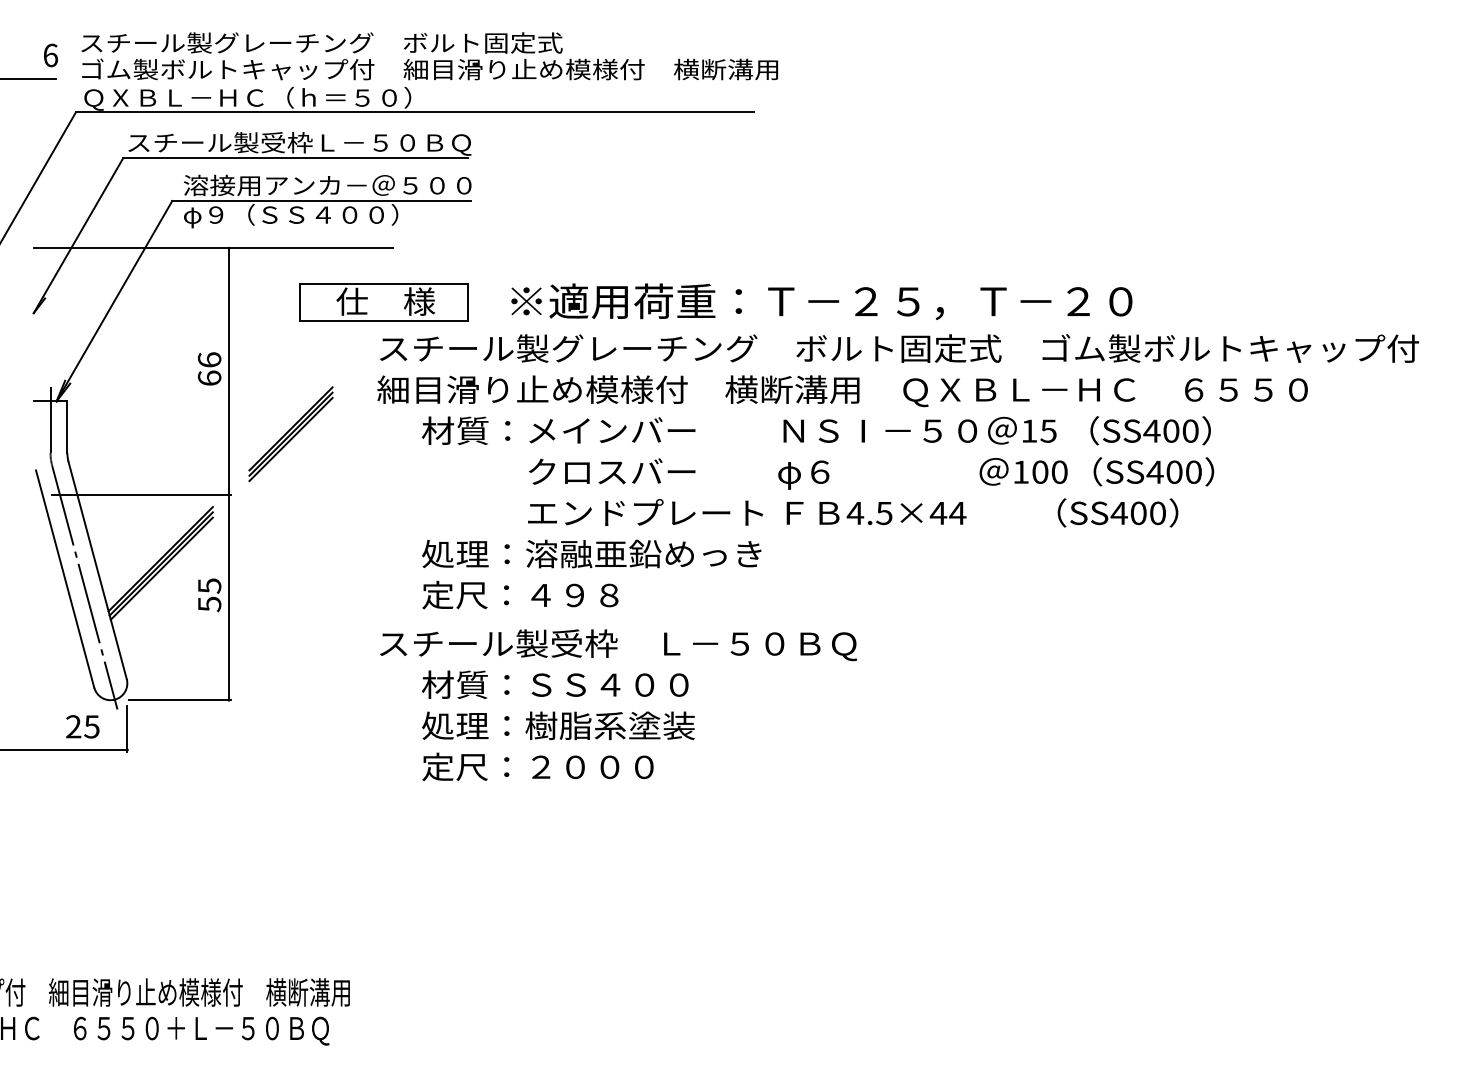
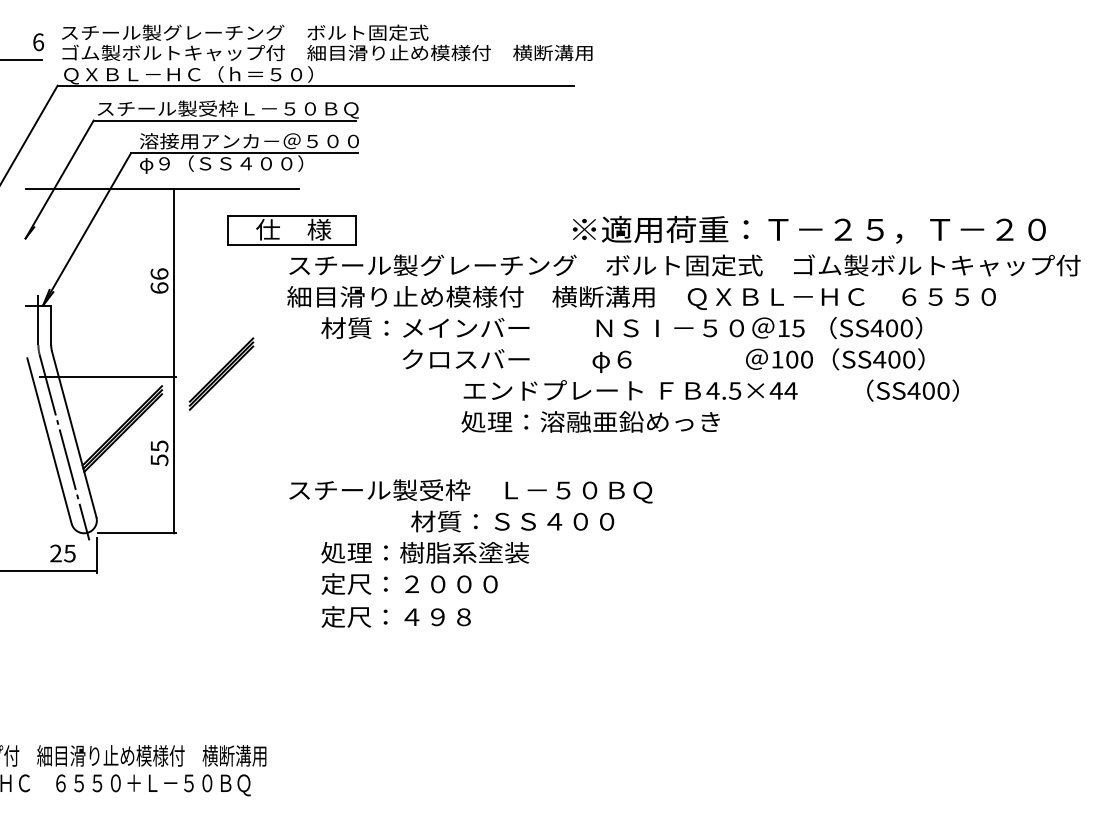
text: (821, 301) -> (809, 229), moved
part: (290, 434) -> (221, 374), moved
text: (853, 512) -> (711, 390), moved
text: (591, 553) -> (590, 421), moved
text: (520, 594) -> (396, 616), moved
text: (555, 684) -> (512, 521), moved

